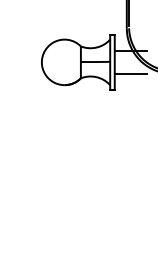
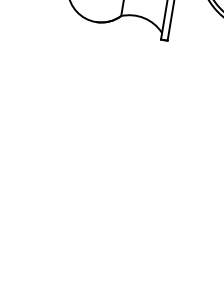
line: (130, 73) -> (194, 20), removed

